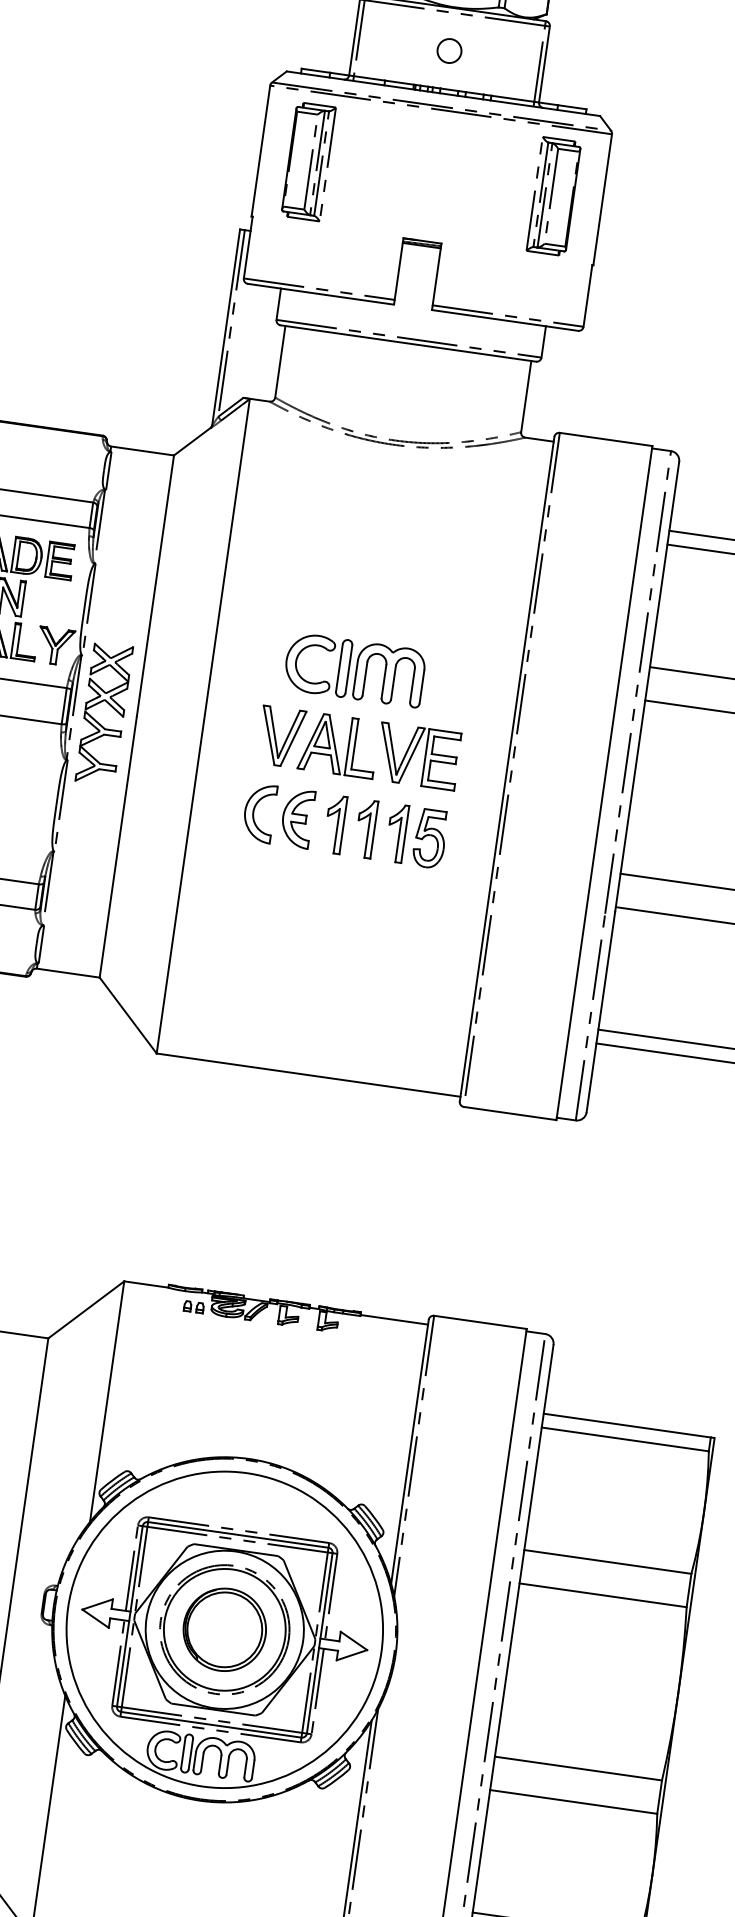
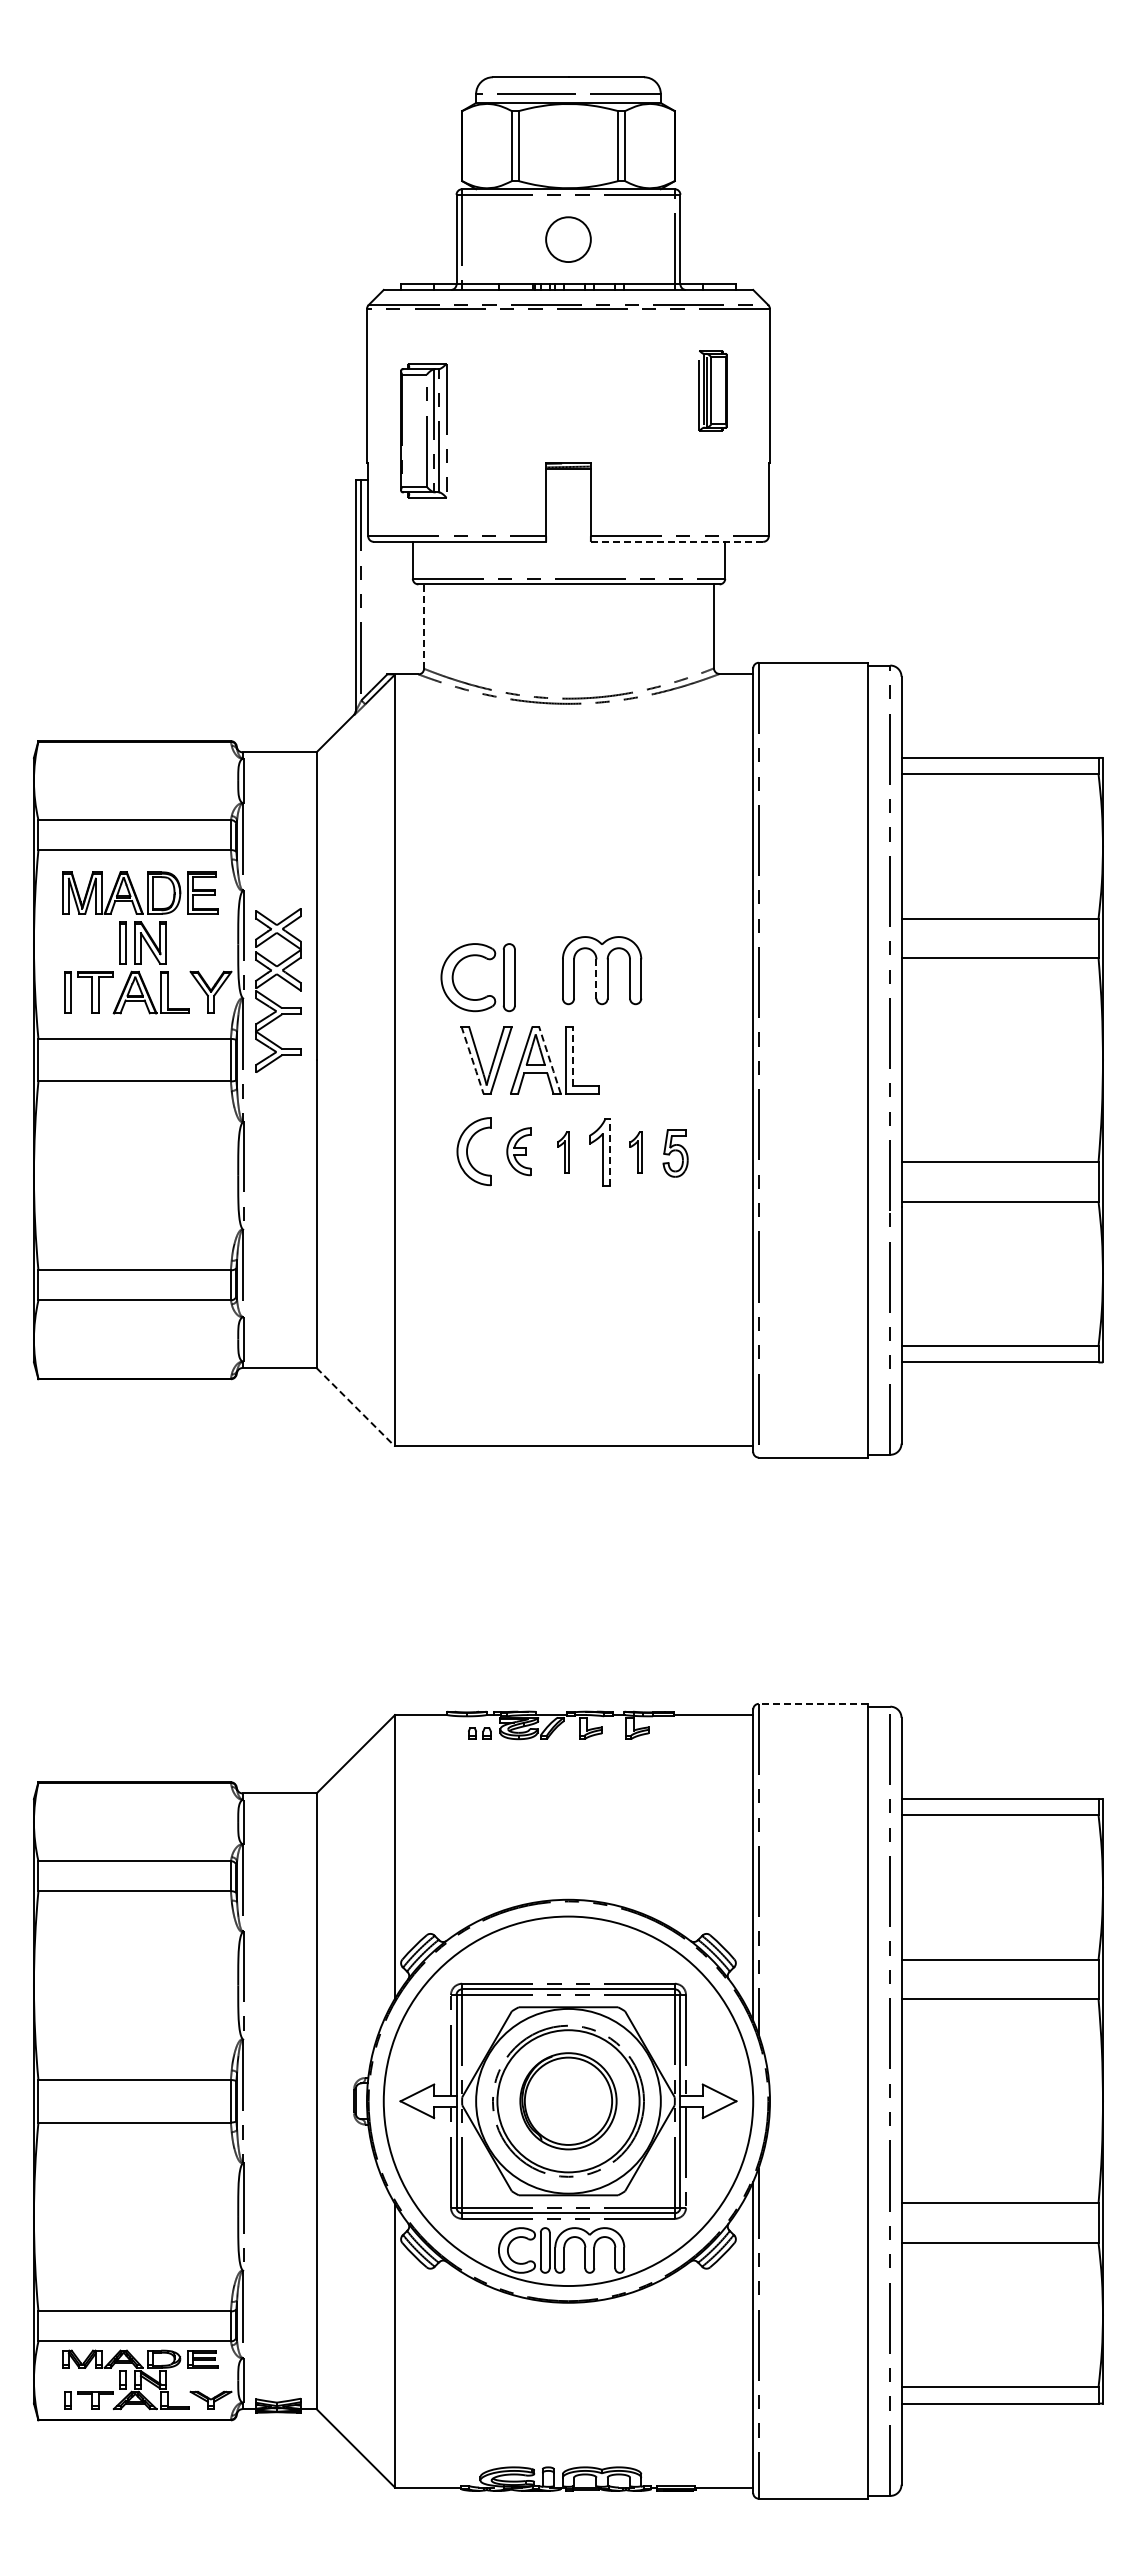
circle: (449, 50) -> (568, 239), size x1.6
part: (308, 161) -> (423, 430), moved
part: (553, 196) -> (712, 390), size x0.6
line: (504, 320) -> (676, 541), solid -> dashed
line: (280, 361) -> (424, 626), solid -> dashed
part: (327, 650) -> (486, 959), moved
line: (383, 681) -> (596, 979), solid -> dashed
part: (111, 707) -> (285, 981), moved
line: (269, 735) -> (472, 1060), solid -> dashed
line: (334, 744) -> (549, 1060), solid -> dashed
line: (355, 744) -> (573, 1056), solid -> dashed
part: (413, 754) -> (642, 1058), removed
part: (297, 818) -> (518, 1151), size x0.7
part: (335, 824) -> (563, 1152), size x0.6
line: (374, 830) -> (609, 1152), solid -> dashed
part: (396, 833) -> (635, 1152), size x0.6
part: (429, 838) -> (675, 1153), size x0.7
line: (128, 1015) -> (356, 1407), solid -> dashed
line: (480, 1322) -> (813, 1703), solid -> dashed

